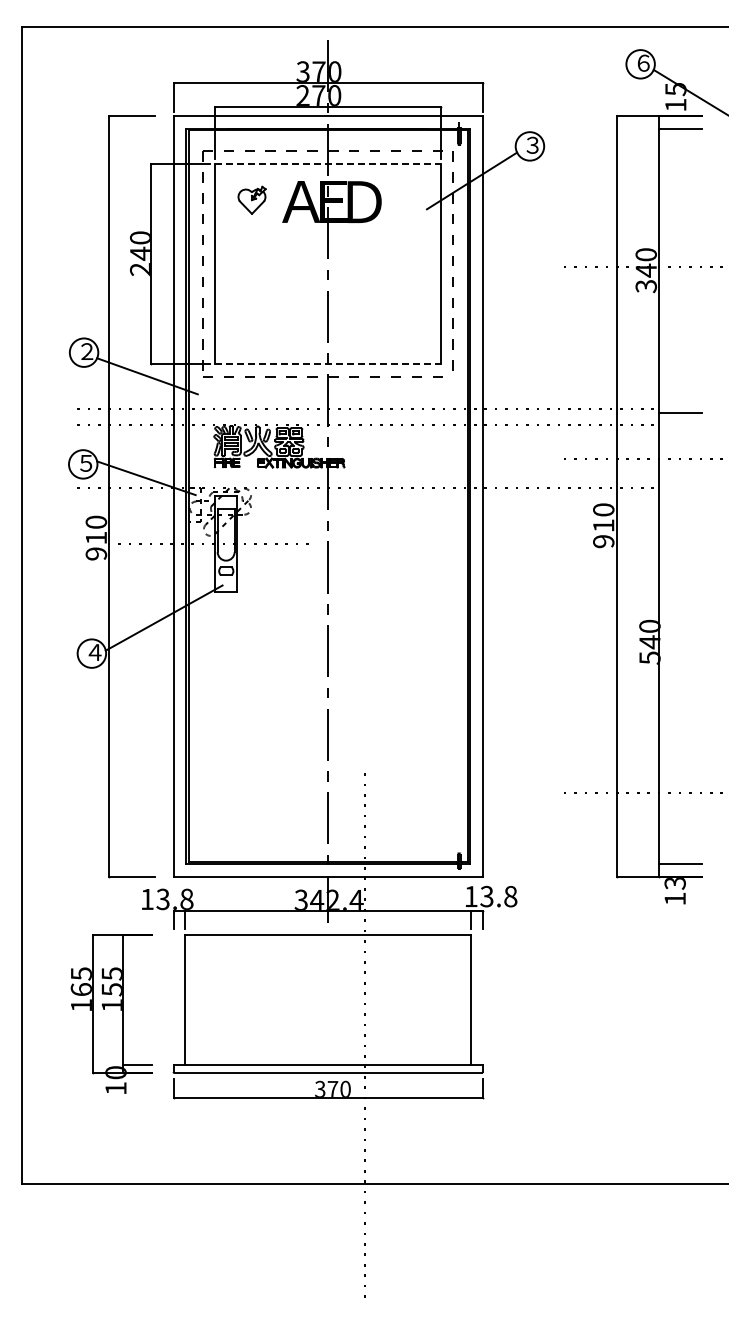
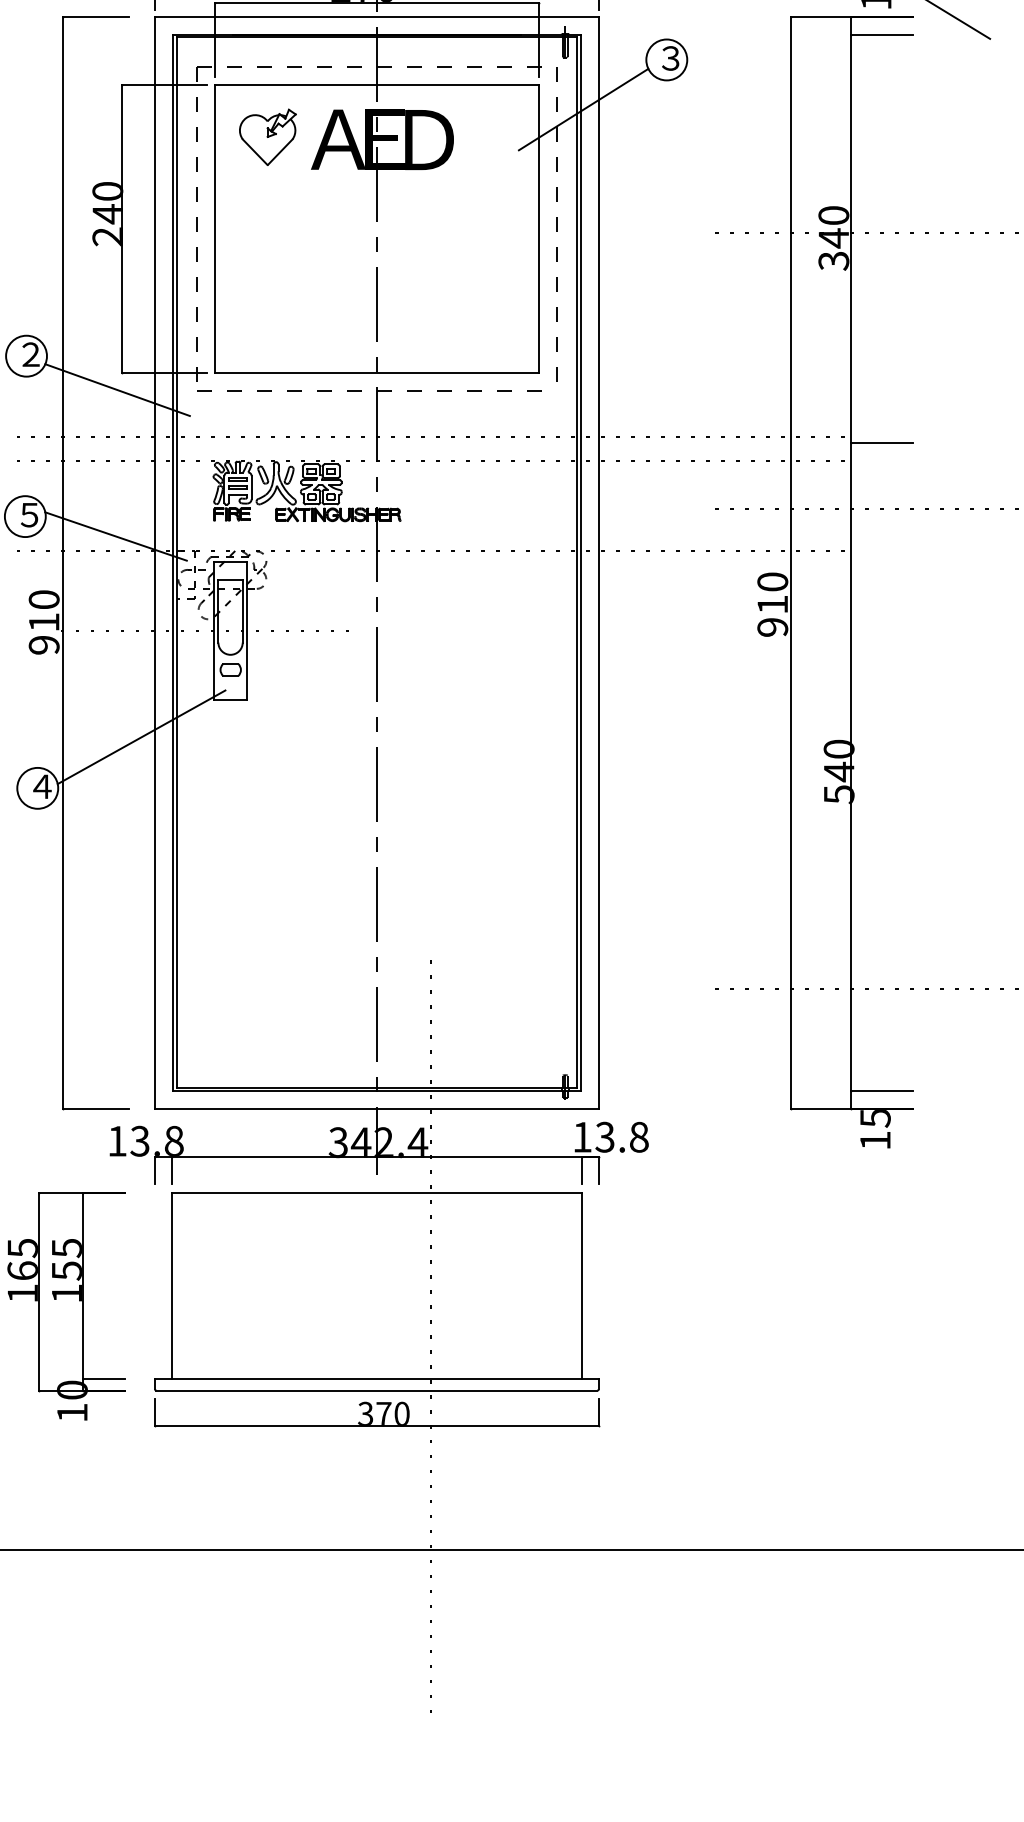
line: (328, 163) -> (377, 84), dashed -> solid
part: (251, 200) -> (266, 137), size x1.43
line: (328, 364) -> (377, 373), dashed -> solid
text: (674, 883) -> (874, 1118), 13 -> 15

